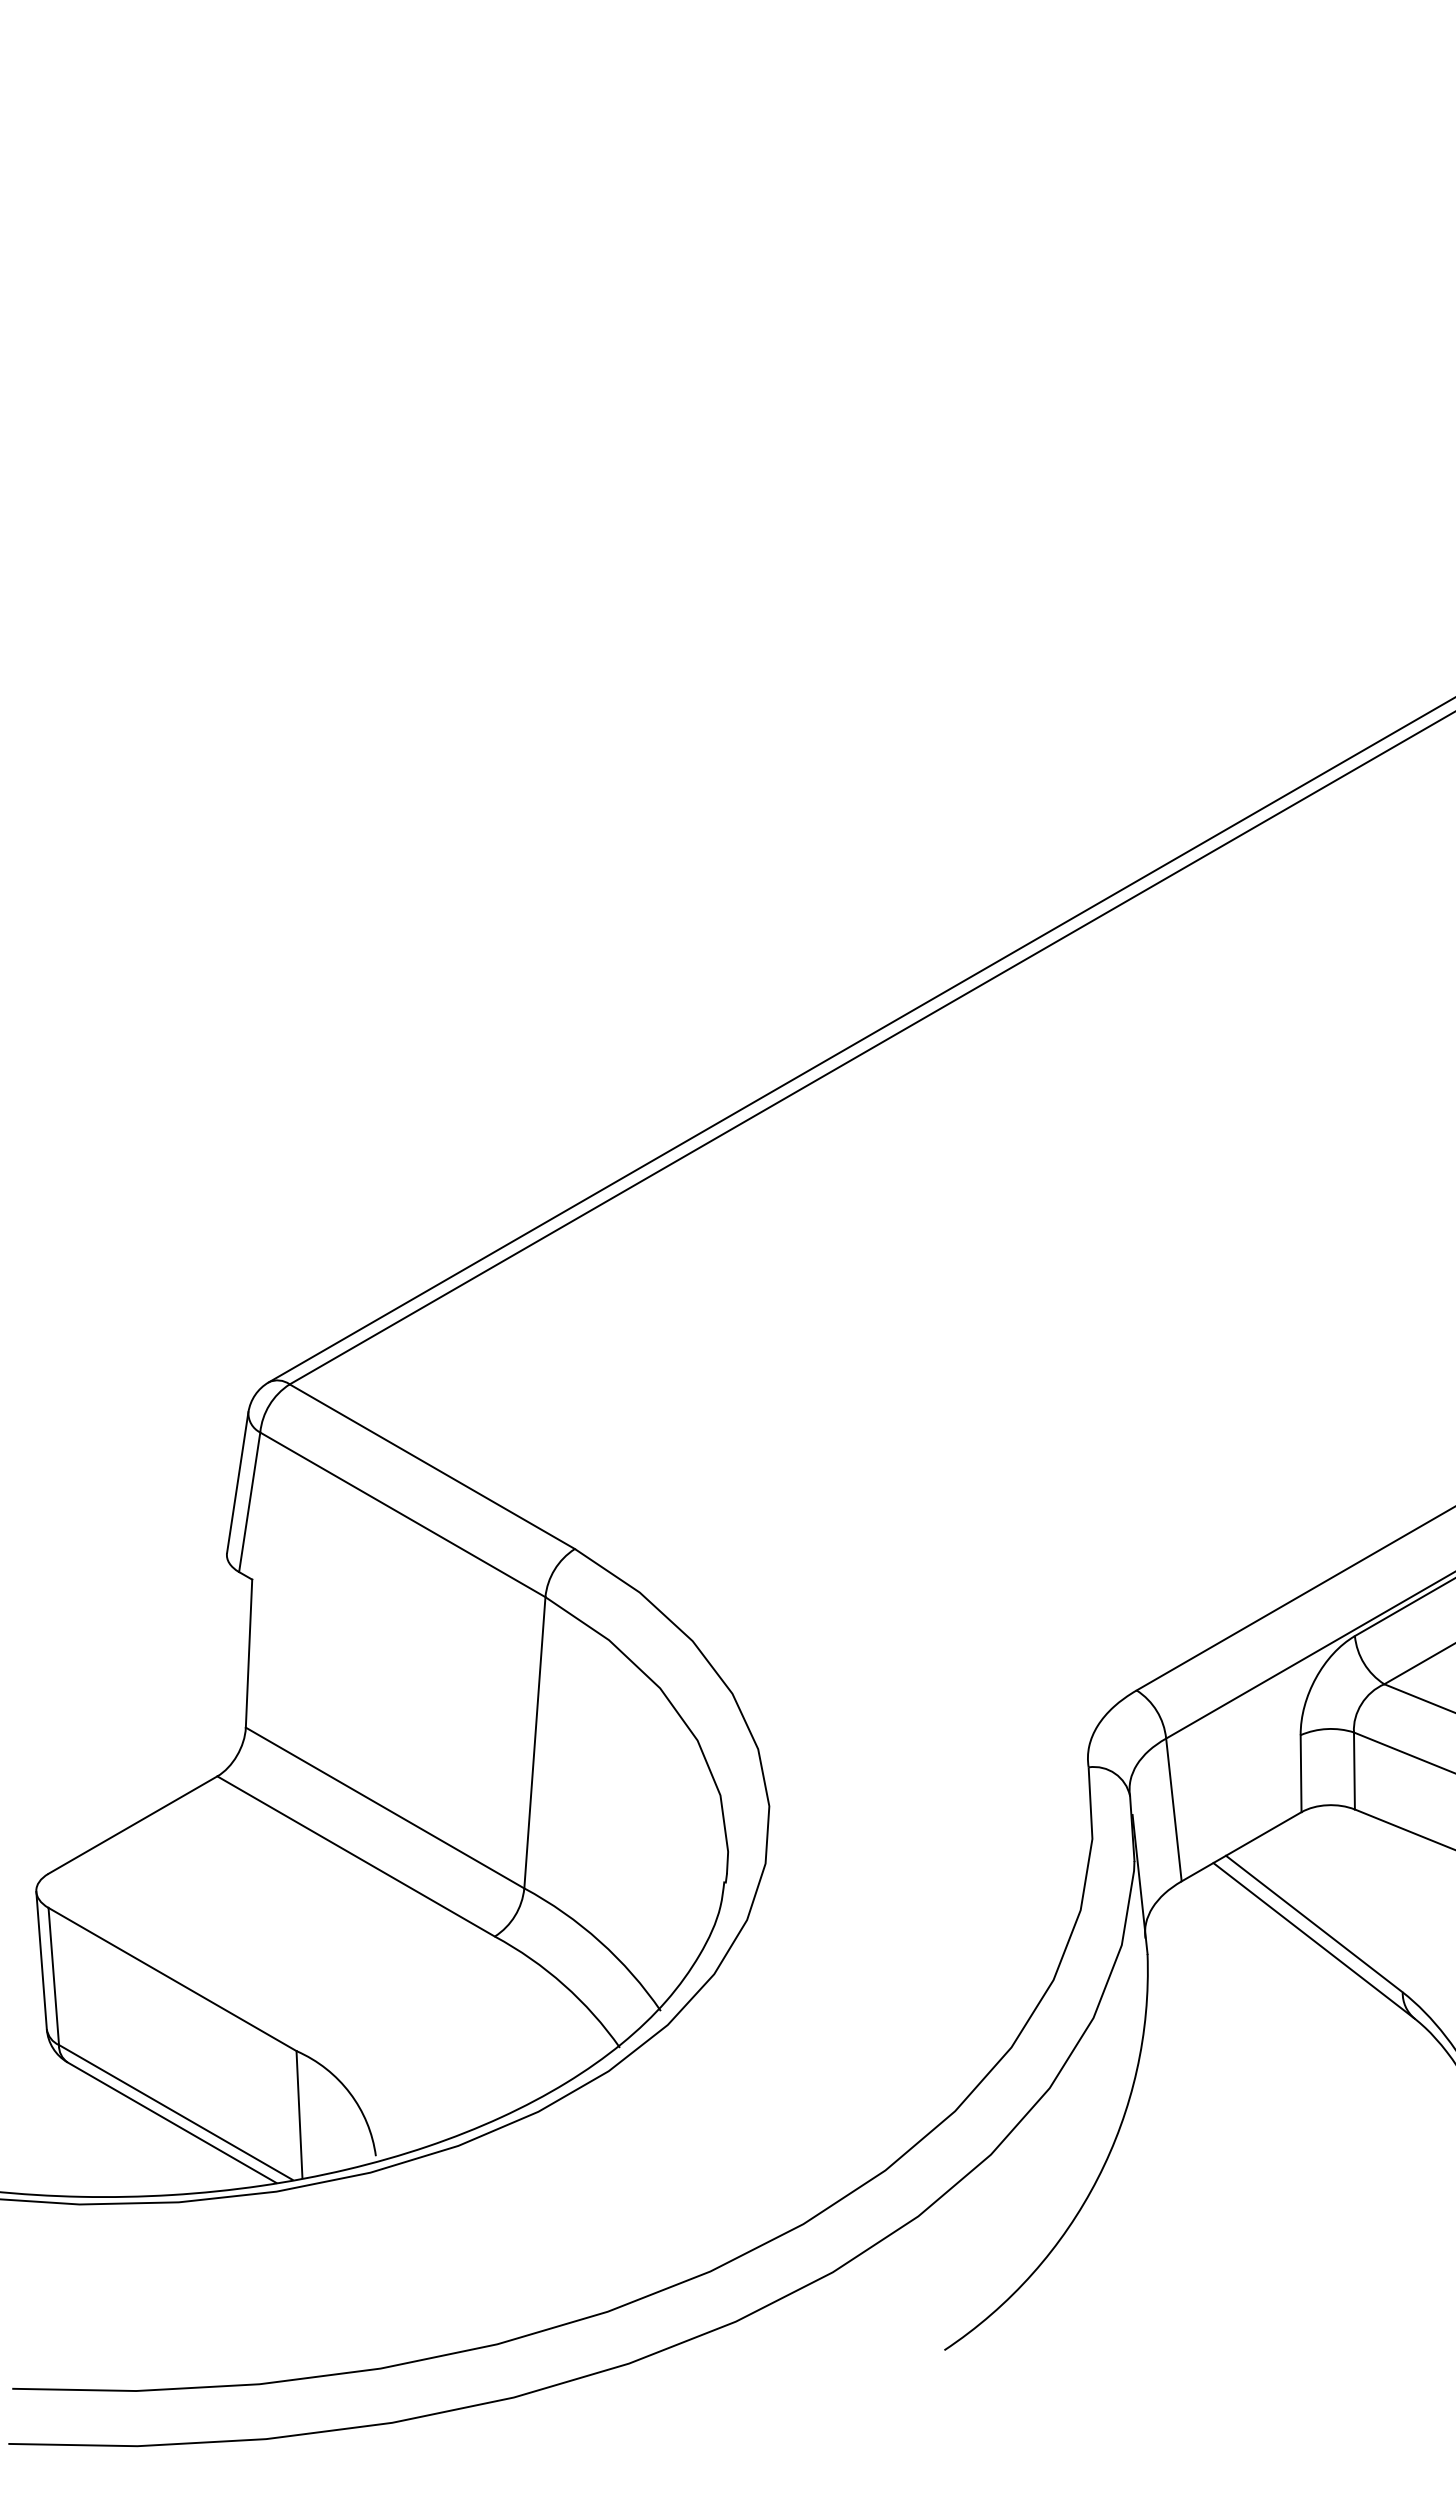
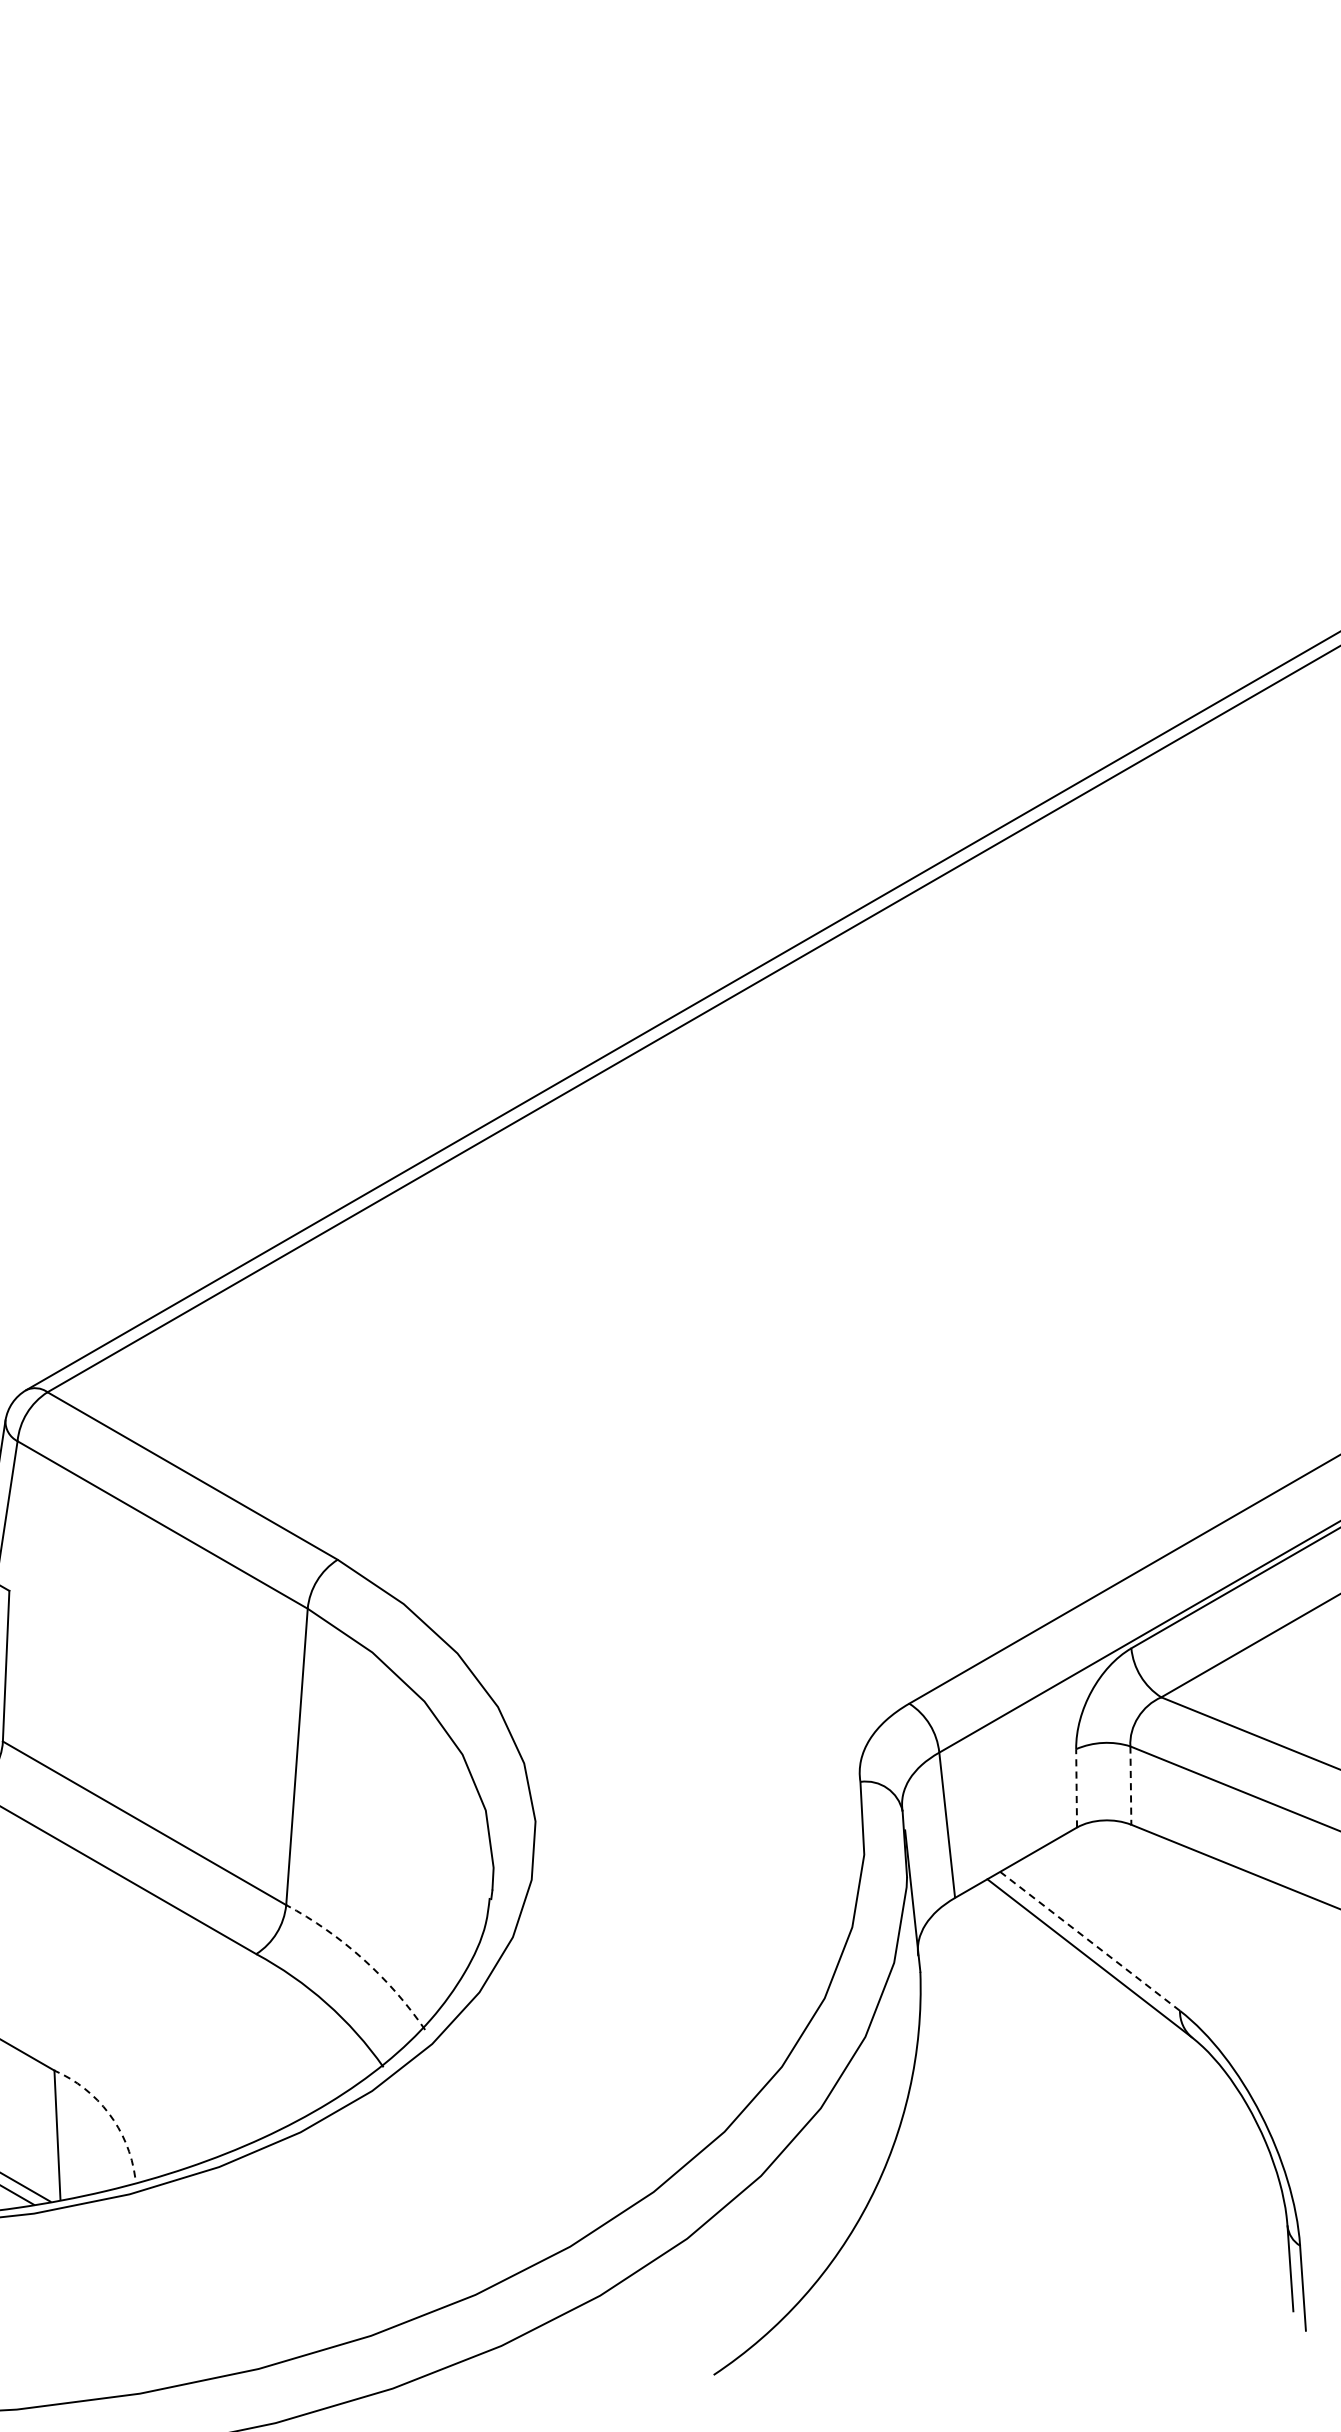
line: (1354, 1771) -> (1130, 1786), solid -> dashed
line: (1301, 1773) -> (1077, 1788), solid -> dashed
line: (1314, 1924) -> (1090, 1941), solid -> dashed
arc: (599, 1941) -> (362, 1959), solid -> dashed
arc: (350, 2093) -> (109, 2113), solid -> dashed

